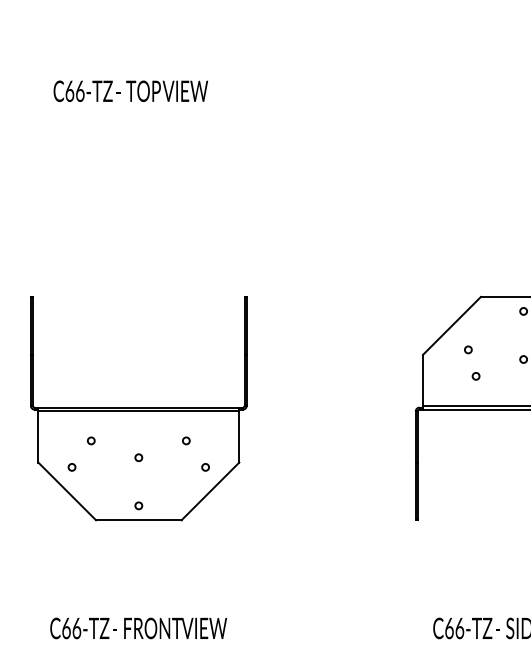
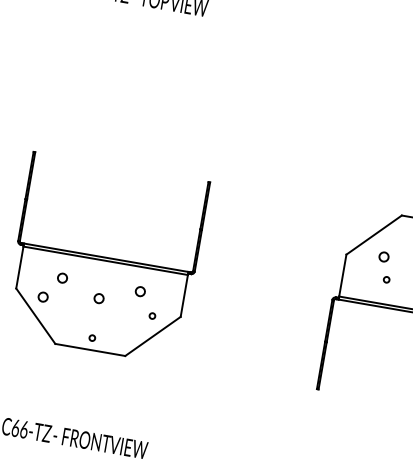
circle: (468, 349) -> (384, 256), size x1.6
circle: (91, 440) -> (62, 277), size x1.6
circle: (186, 440) -> (140, 291), size x1.6
circle: (138, 457) -> (98, 298), size x1.6
circle: (71, 467) -> (42, 297), size x1.6

